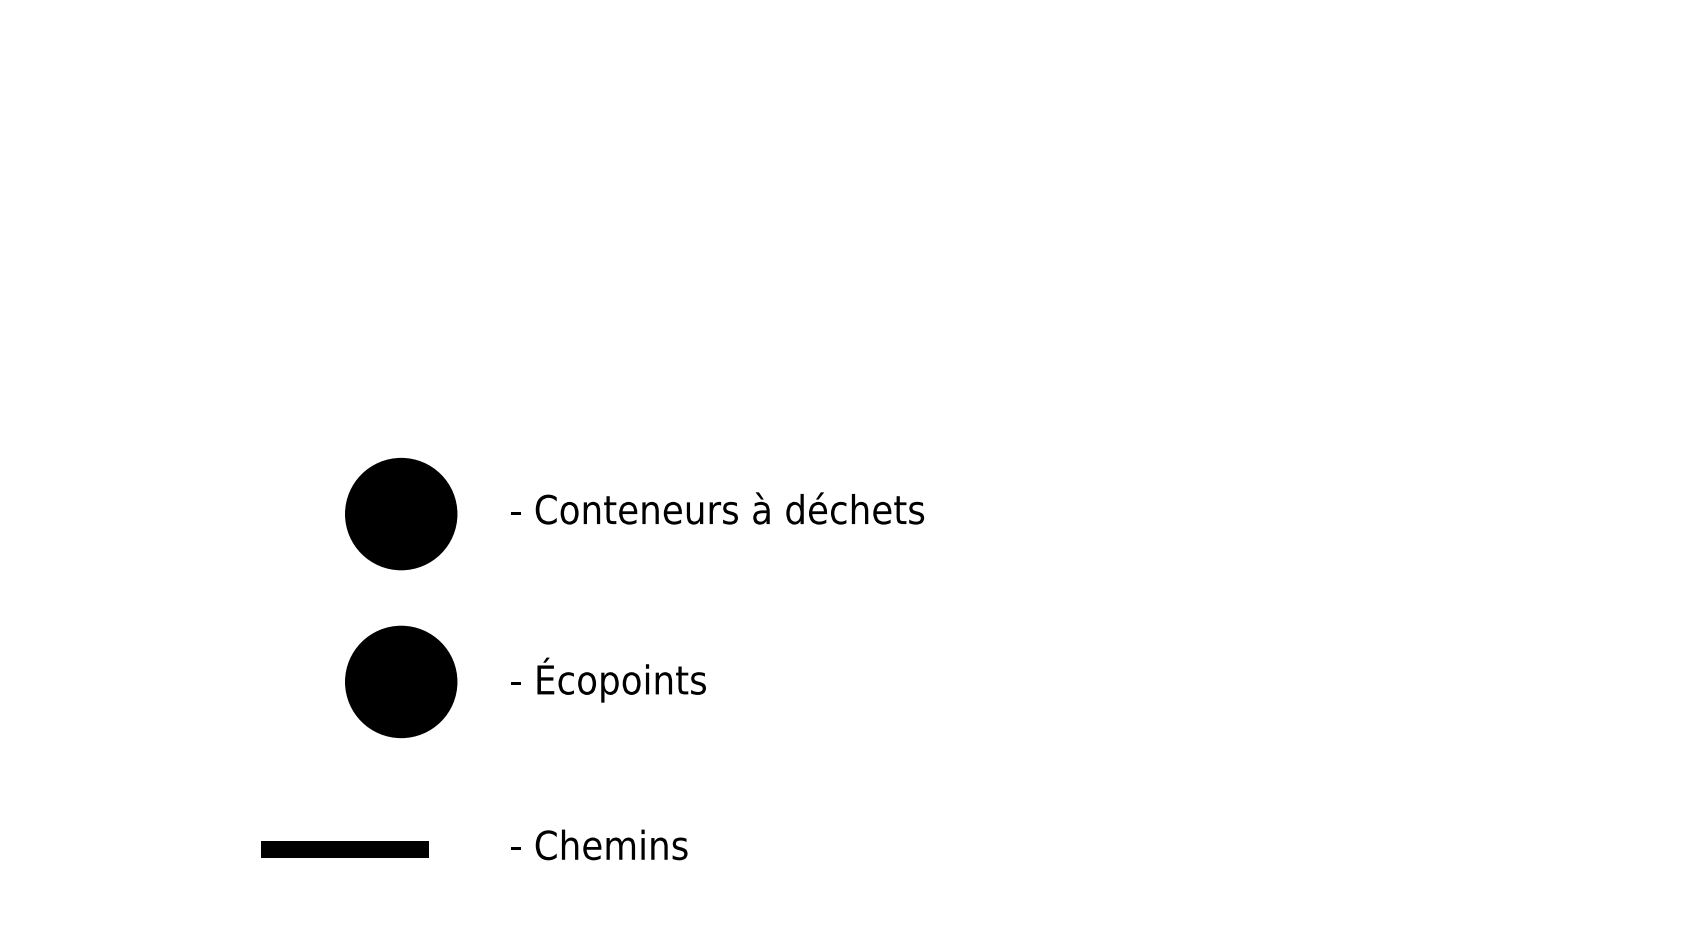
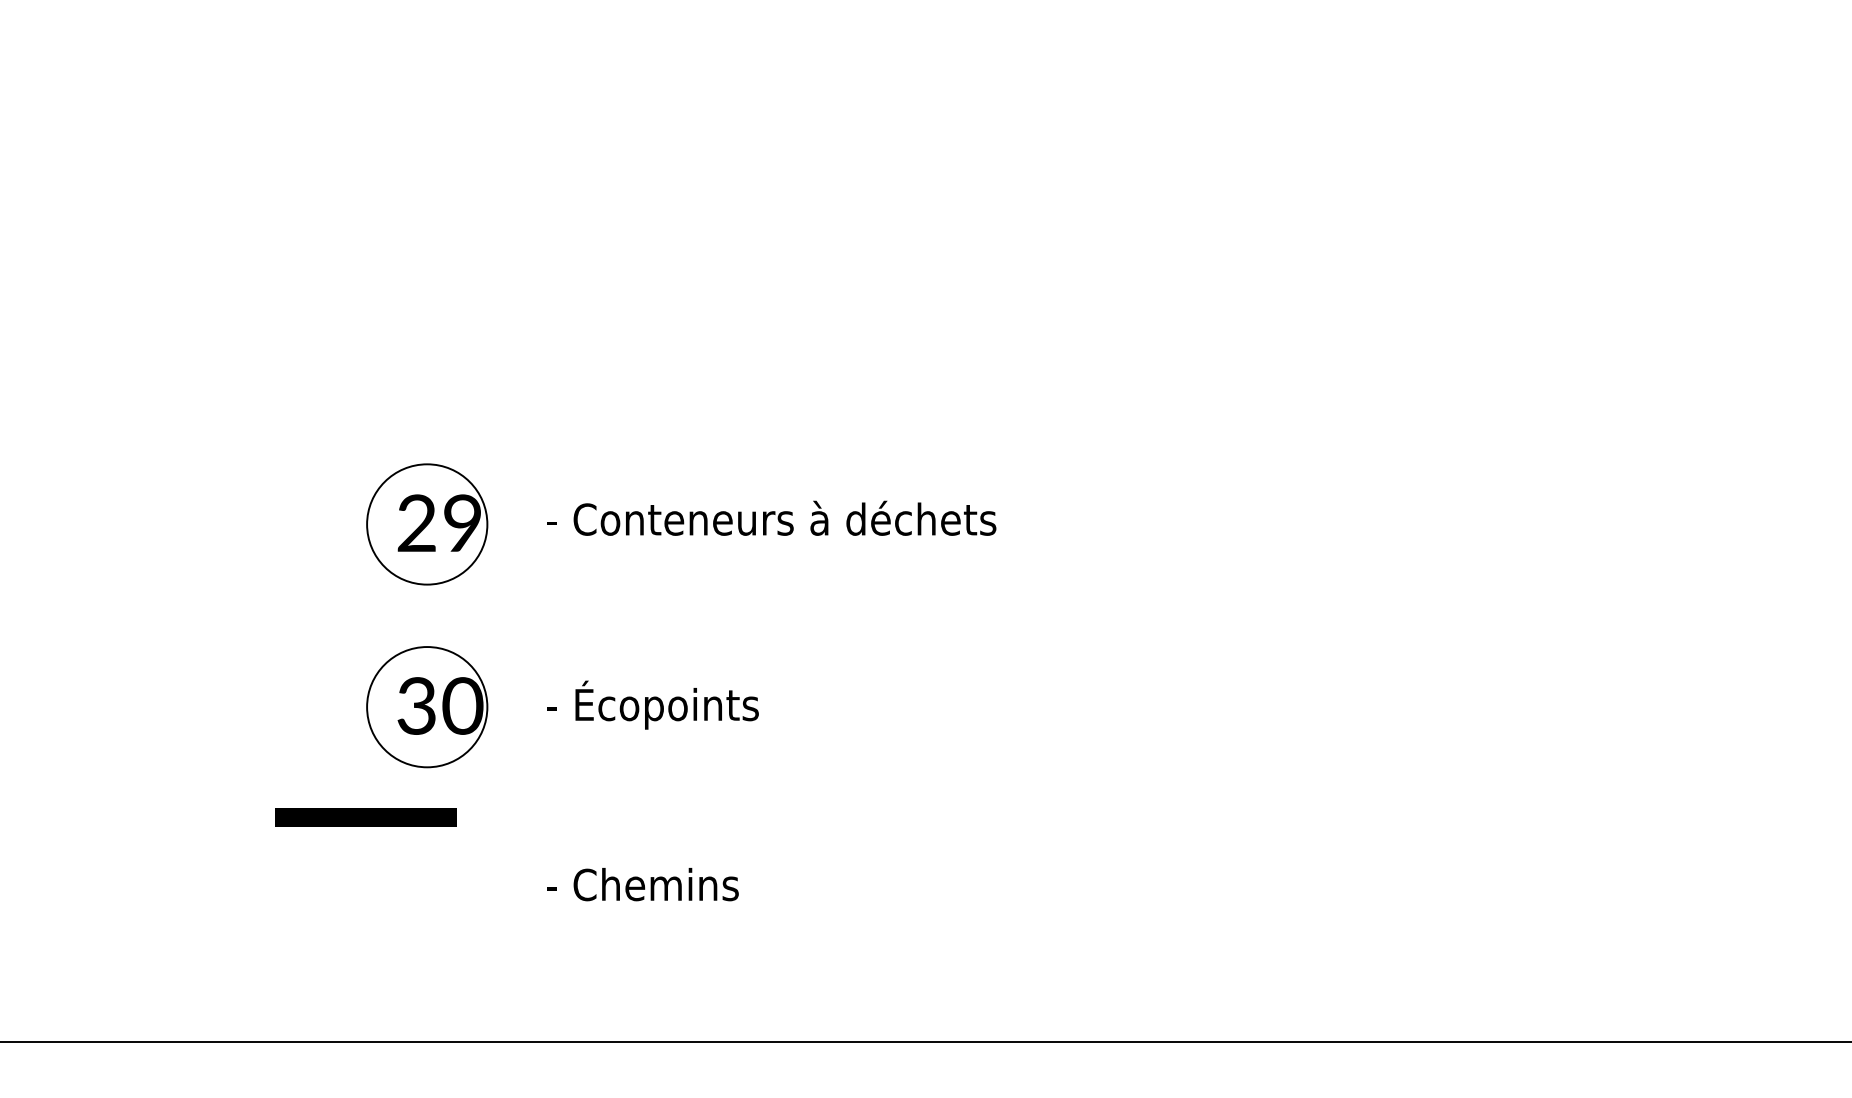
fill: (401, 514) -> (427, 524), removed
fill: (401, 682) -> (427, 707), removed
line: (344, 849) -> (365, 817), moved

